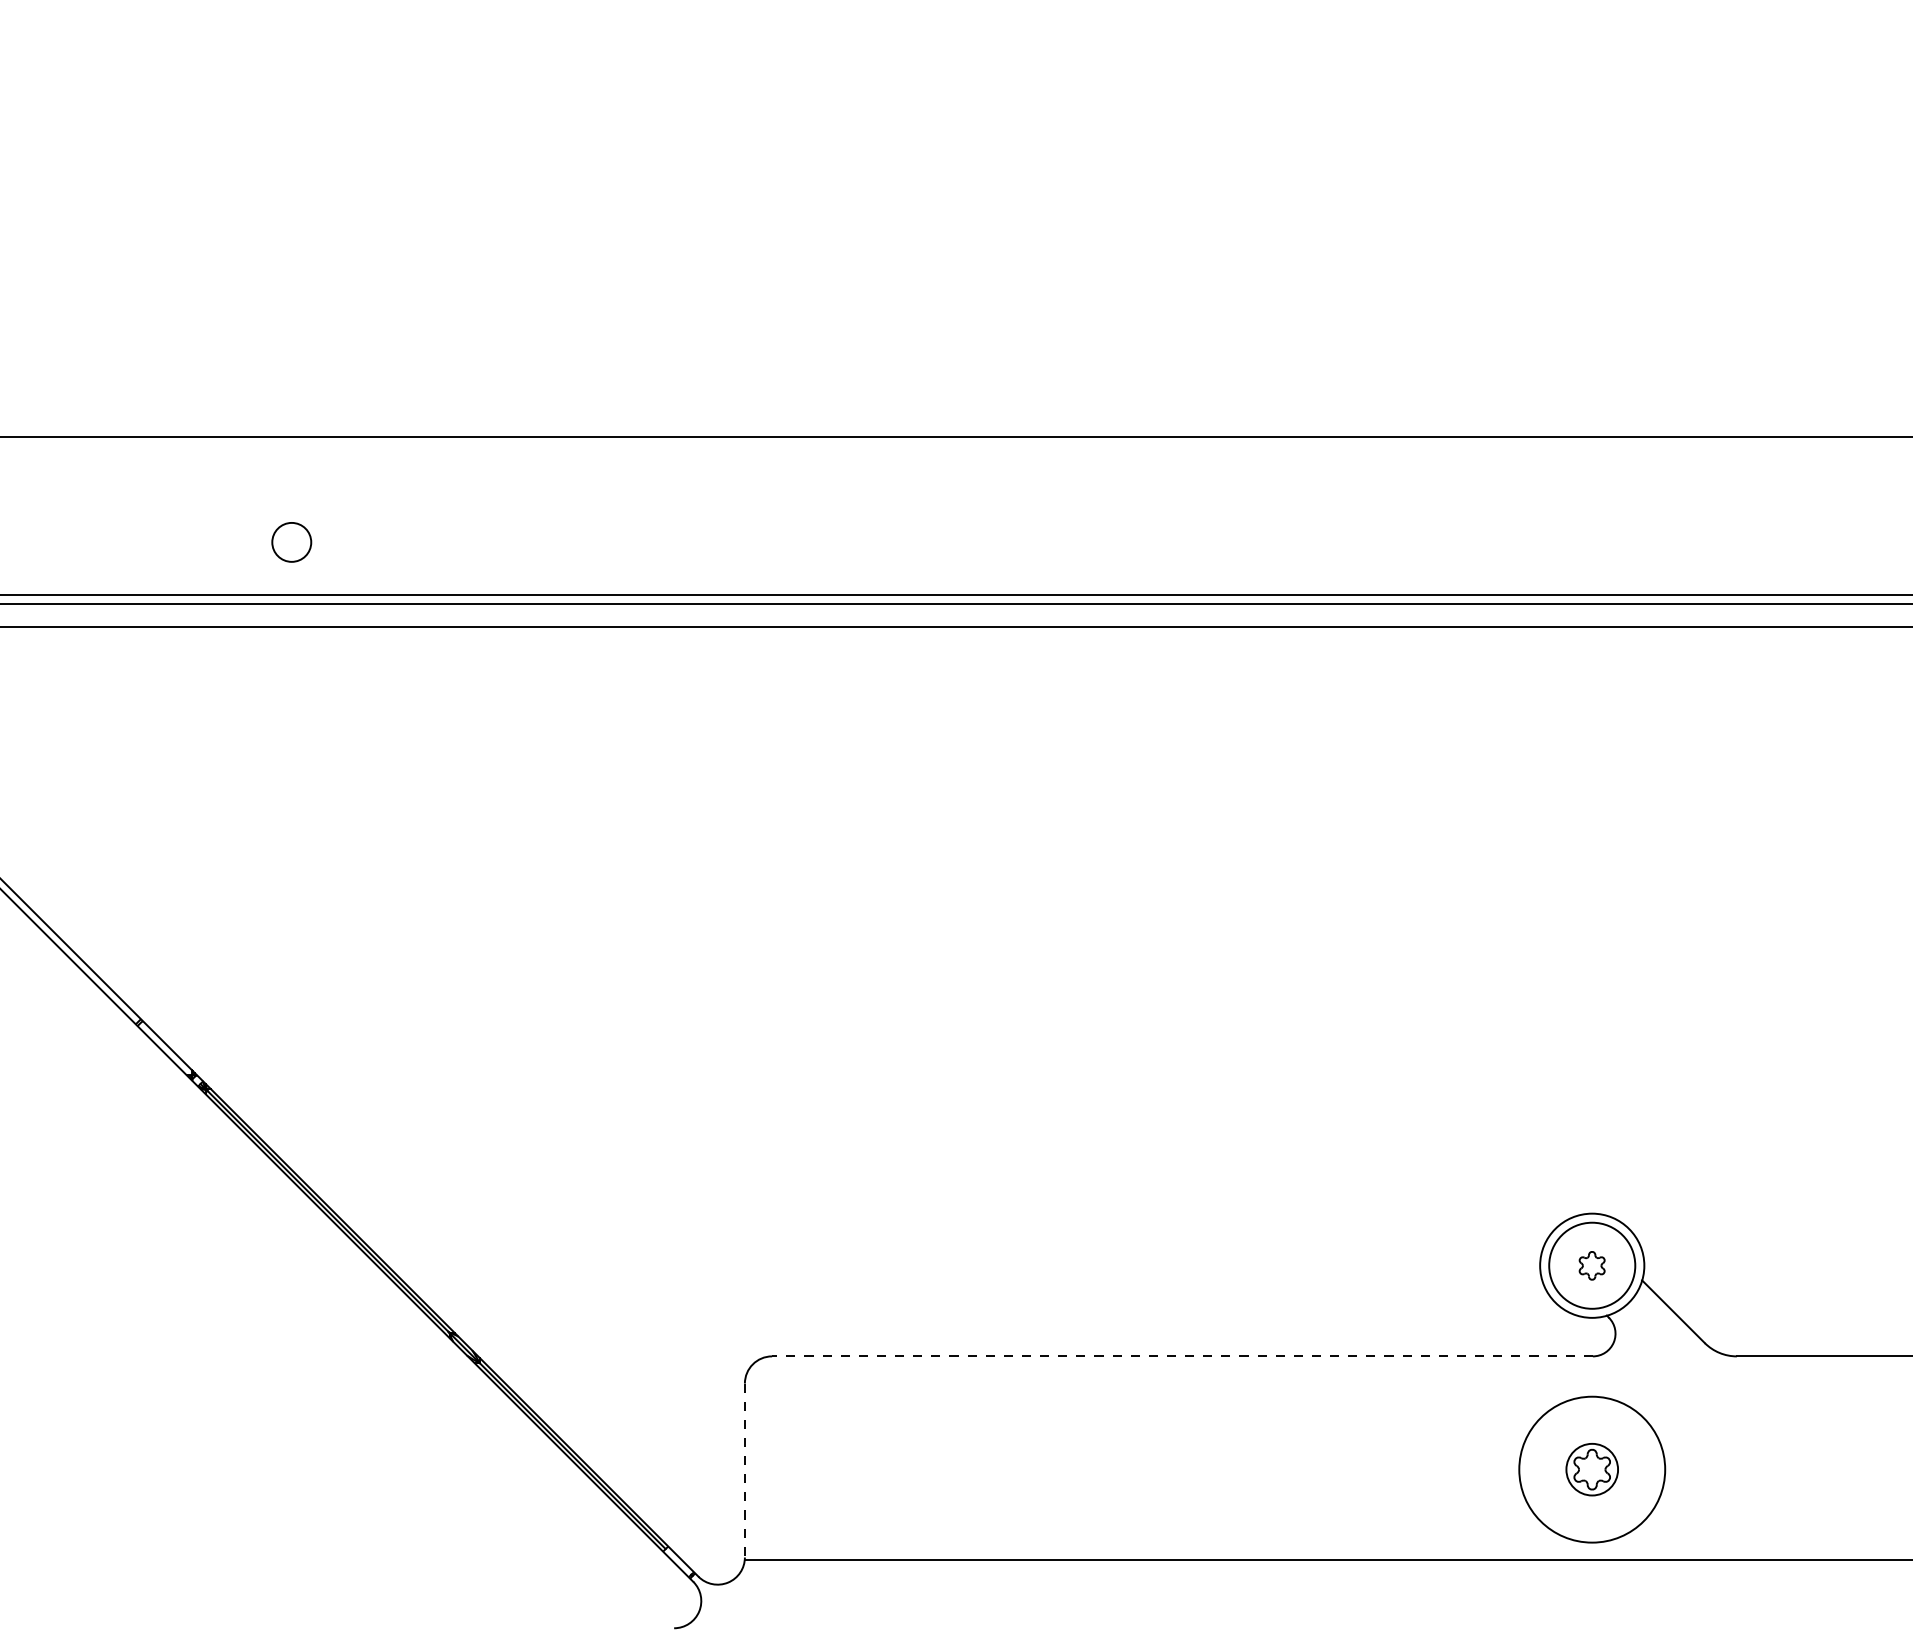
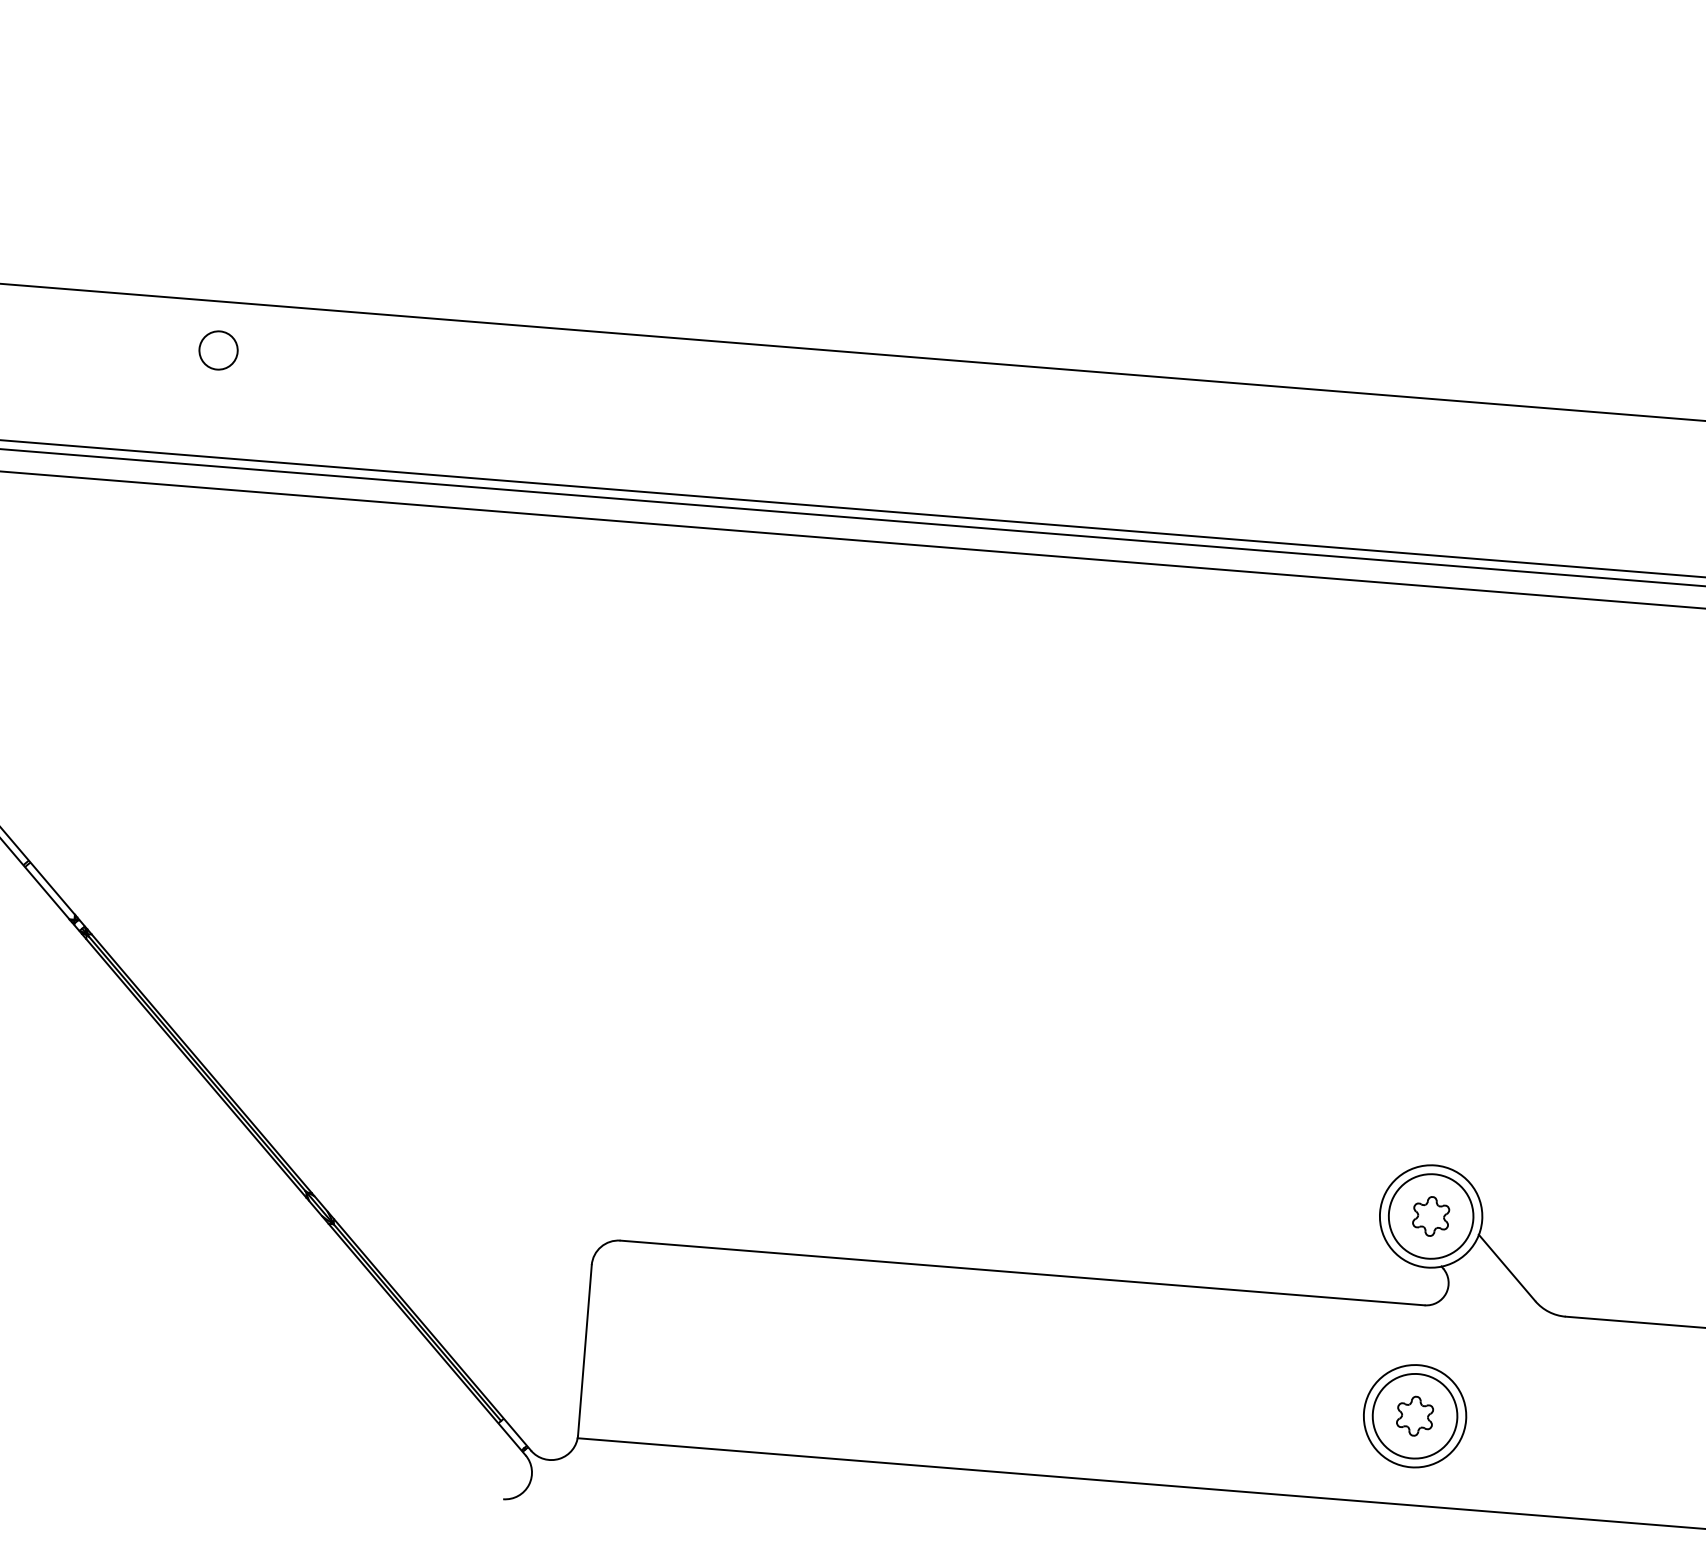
circle: (291, 542) -> (218, 350), moved
part: (1591, 1265) -> (1430, 1216), size x1.43
line: (1181, 1356) -> (1021, 1273), dashed -> solid
circle: (1592, 1469) -> (1415, 1416), size x0.71
circle: (1592, 1469) -> (1415, 1416), size x1.67
line: (744, 1470) -> (584, 1350), dashed -> solid

